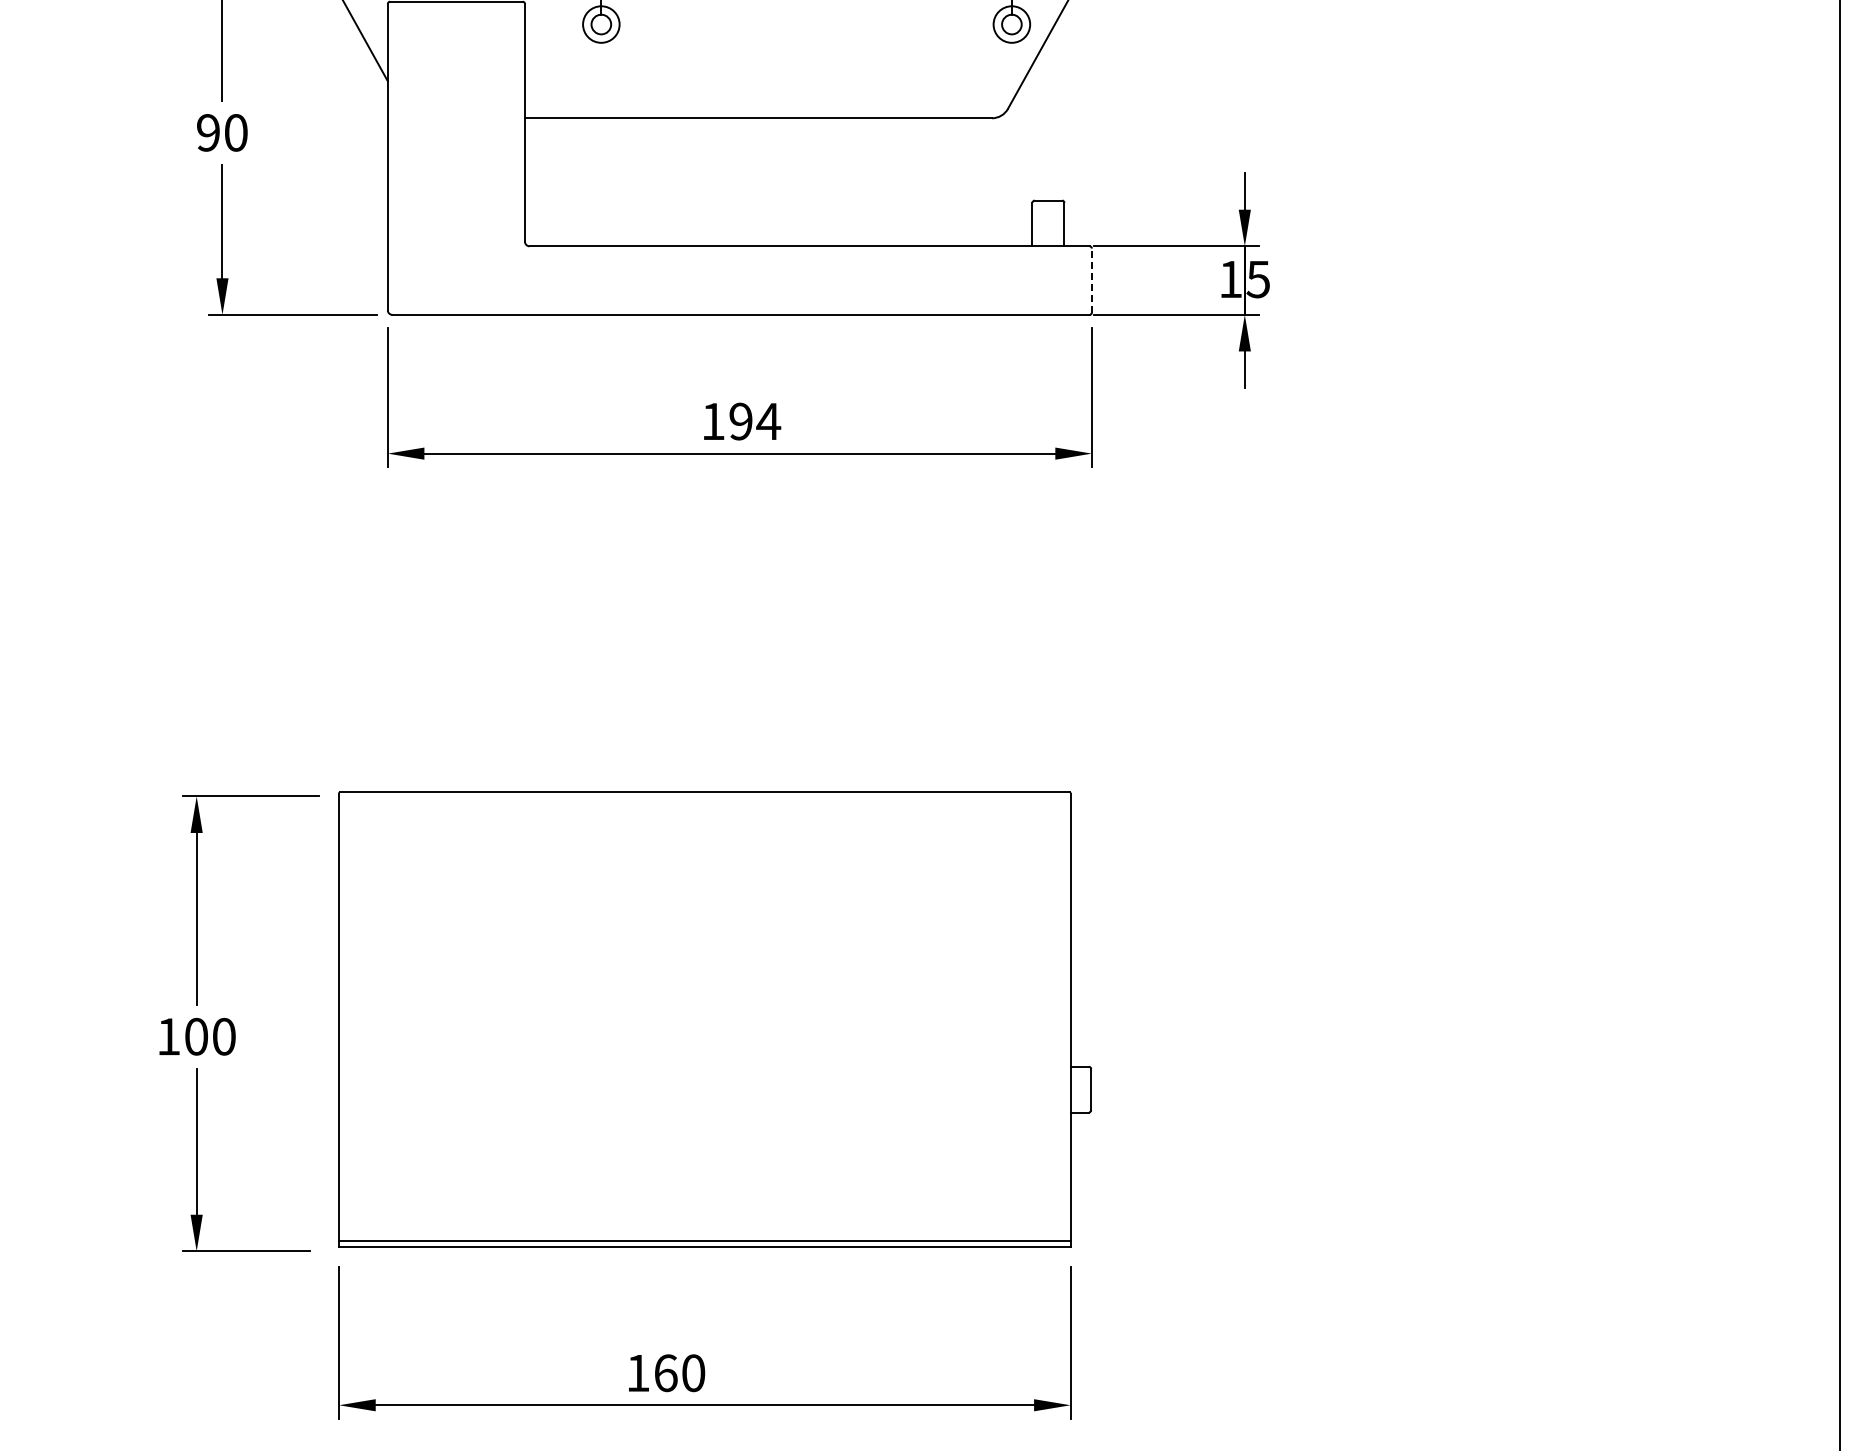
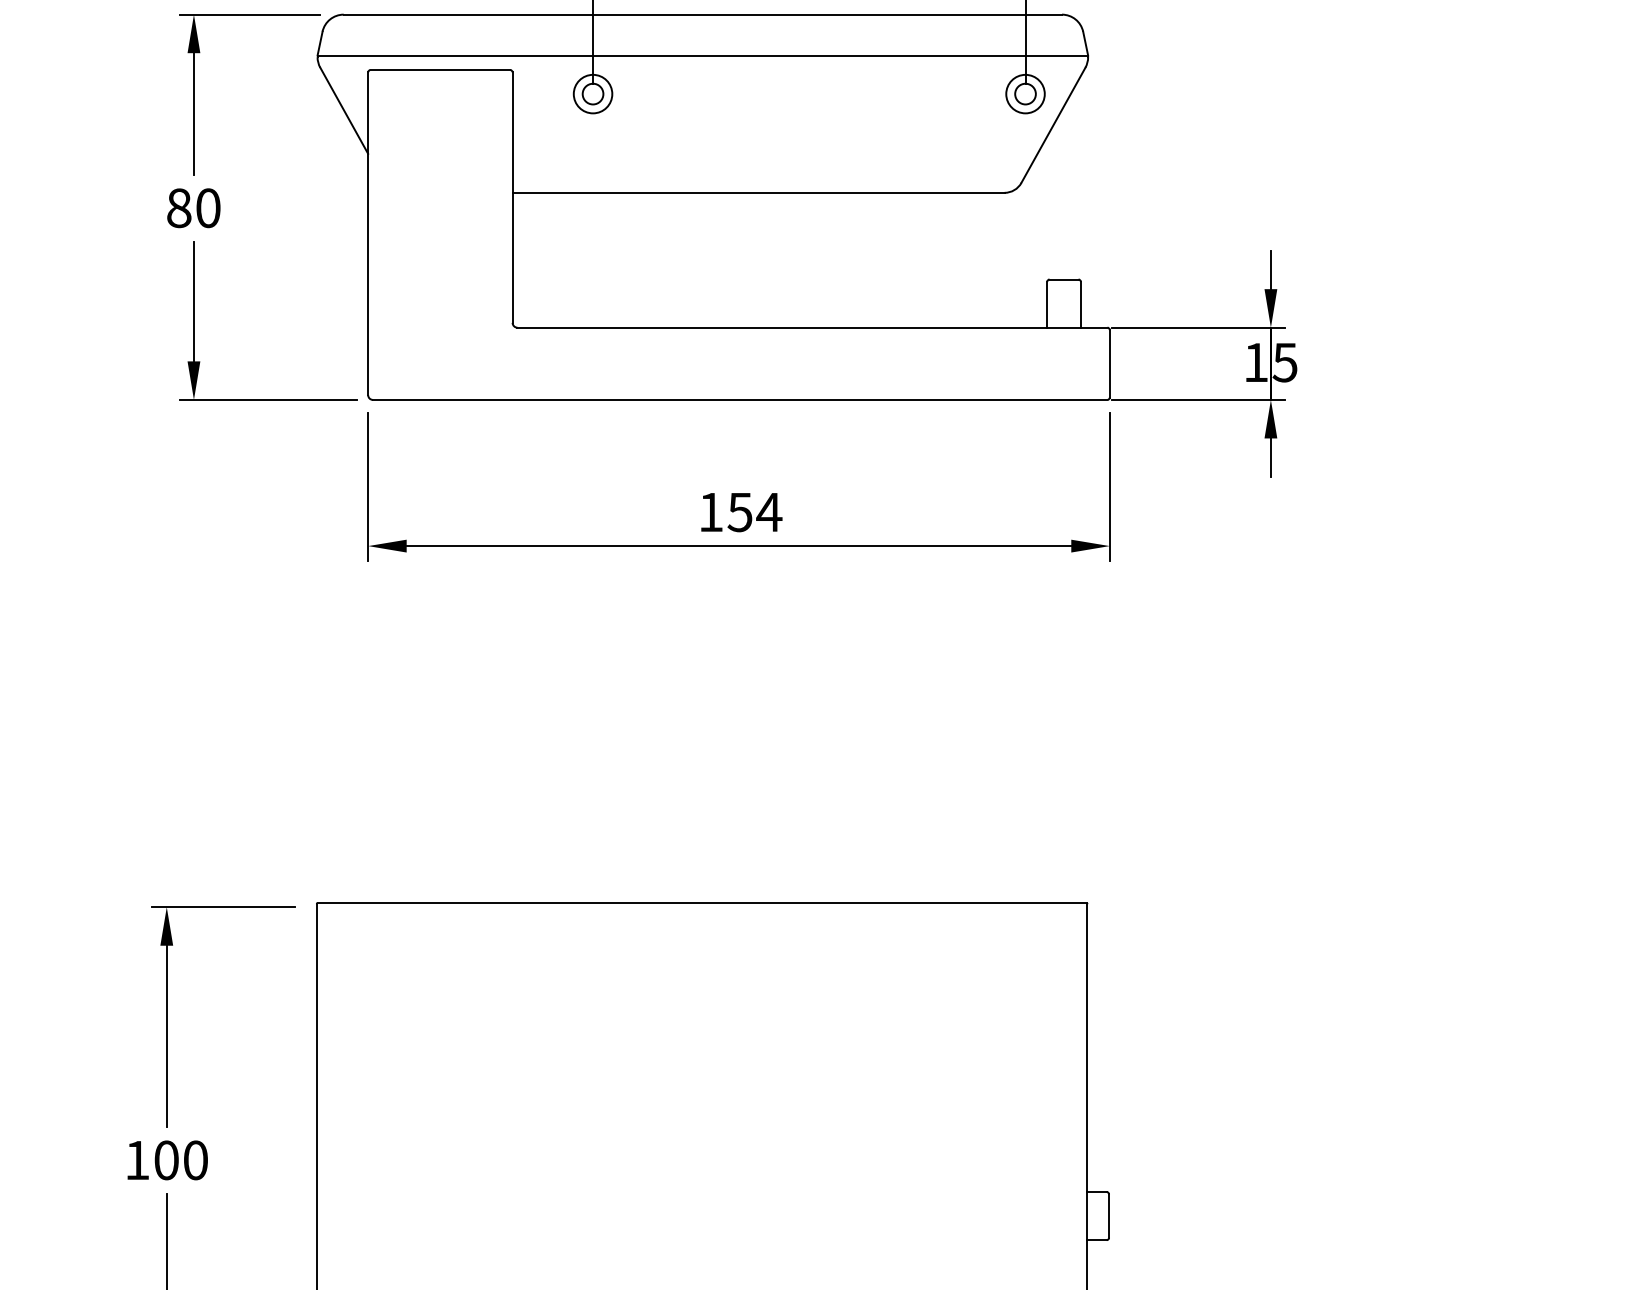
text: (208, 132) -> (179, 207), 90 -> 80
line: (1091, 280) -> (1109, 363), dashed -> solid
text: (740, 421) -> (739, 512), 194 -> 154

